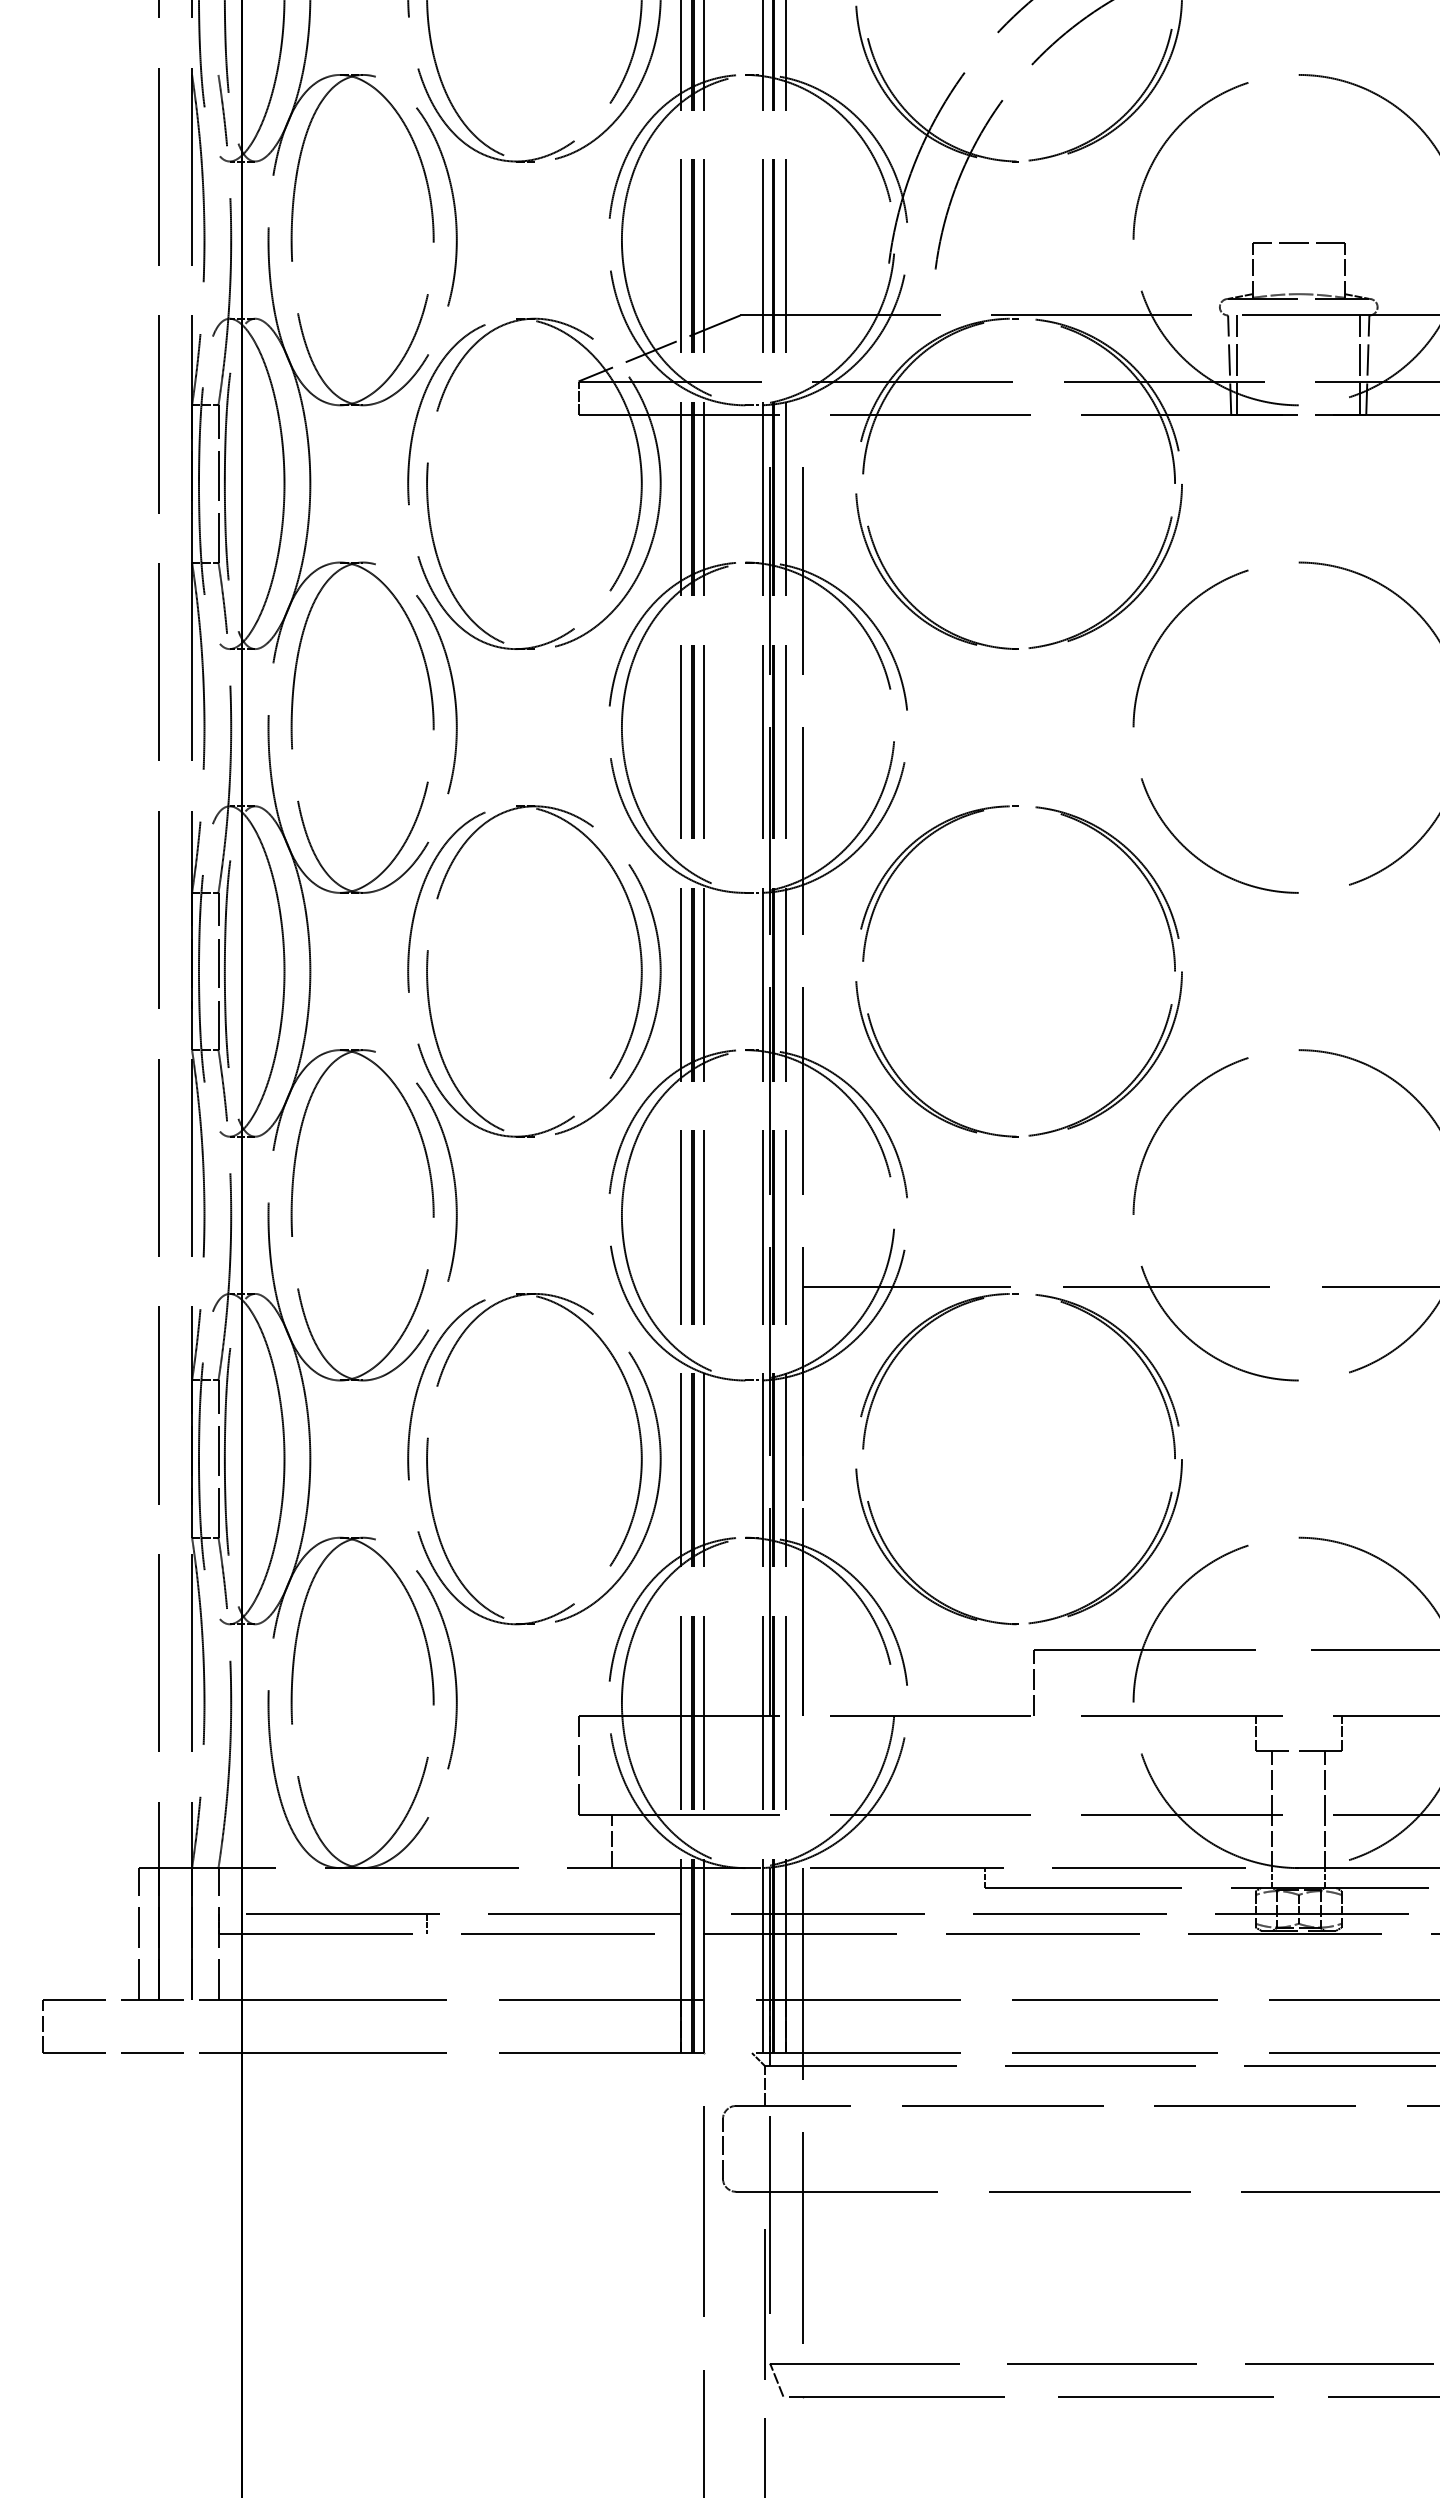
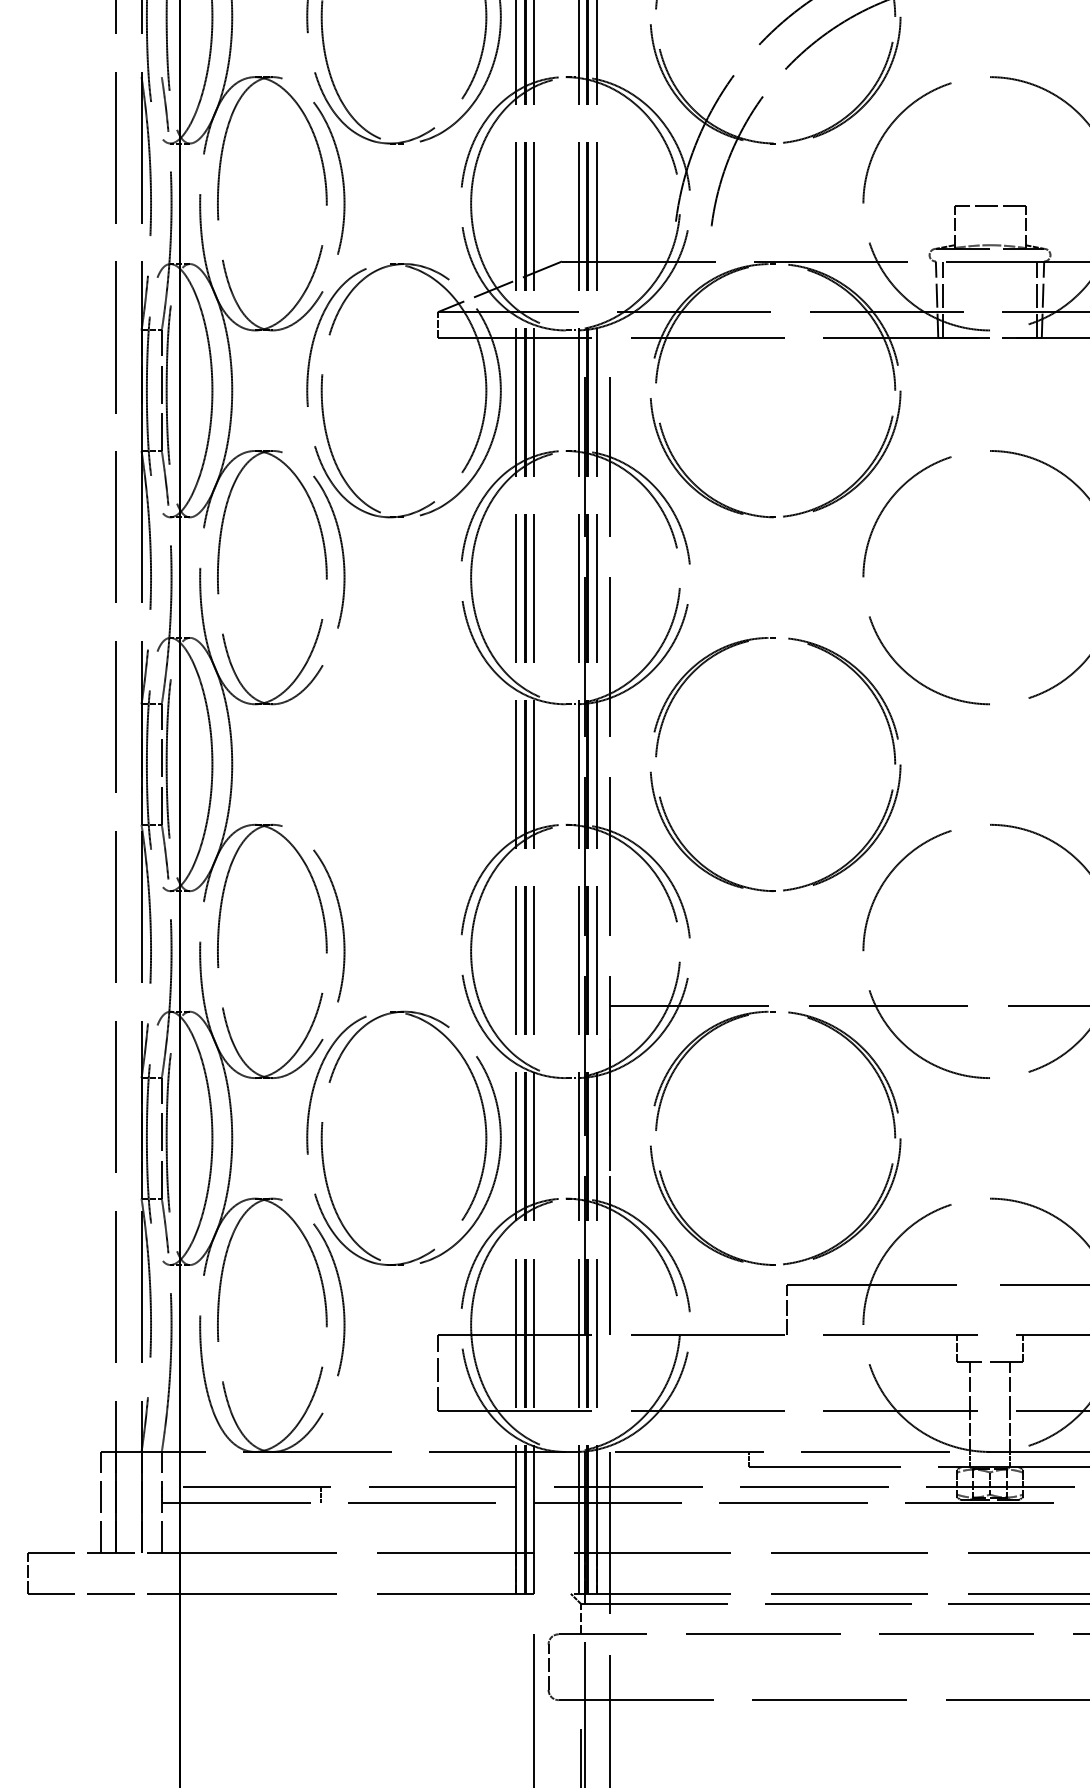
part: (640, 971) -> (485, 764), removed
line: (611, 1841) -> (463, 1431), removed

